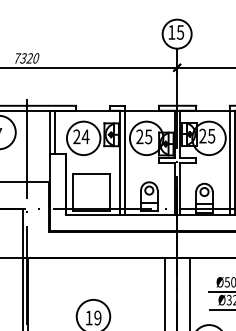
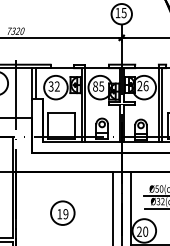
text: (210, 135) -> (145, 85), 25 -> 26
text: (81, 136) -> (54, 86), 24 -> 32
text: (139, 136) -> (95, 86), 25 -> 85

